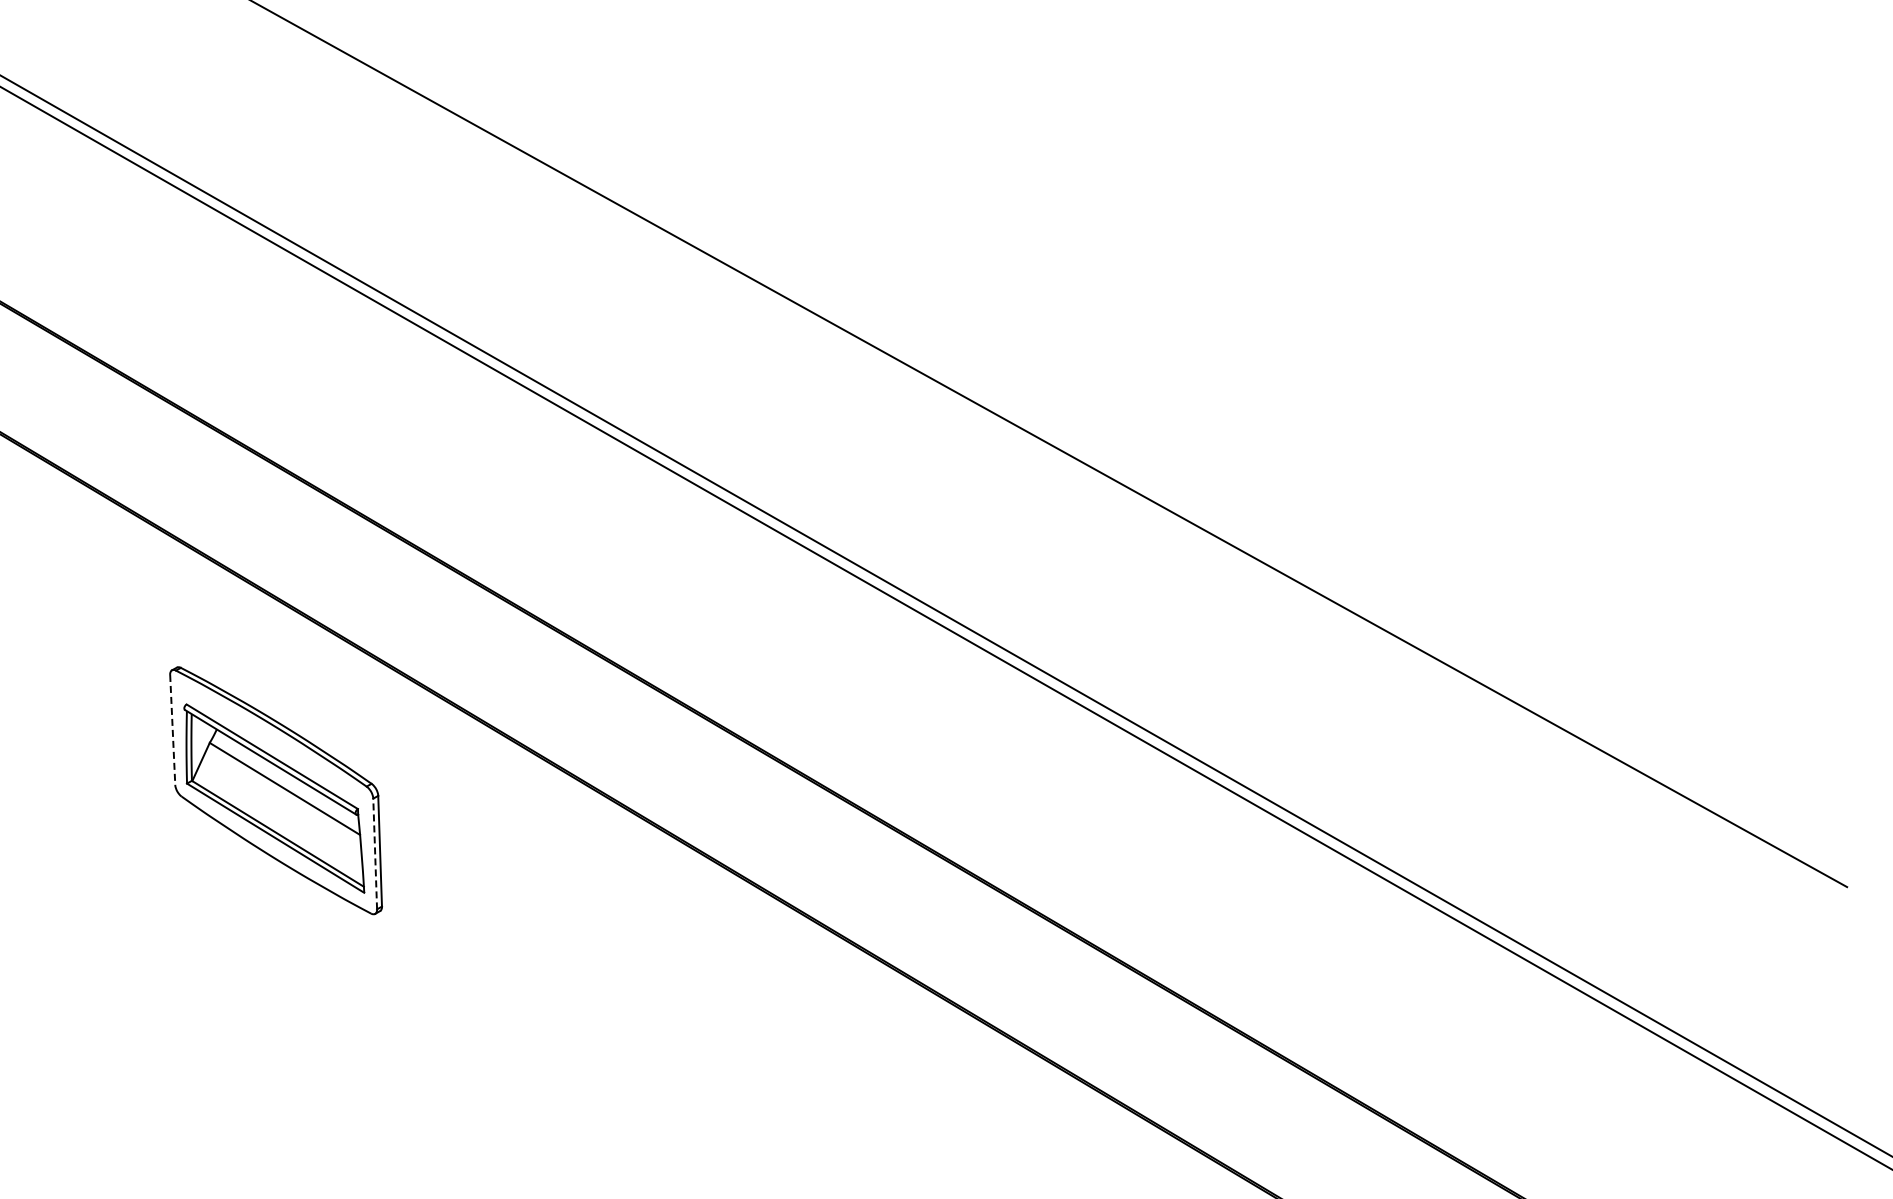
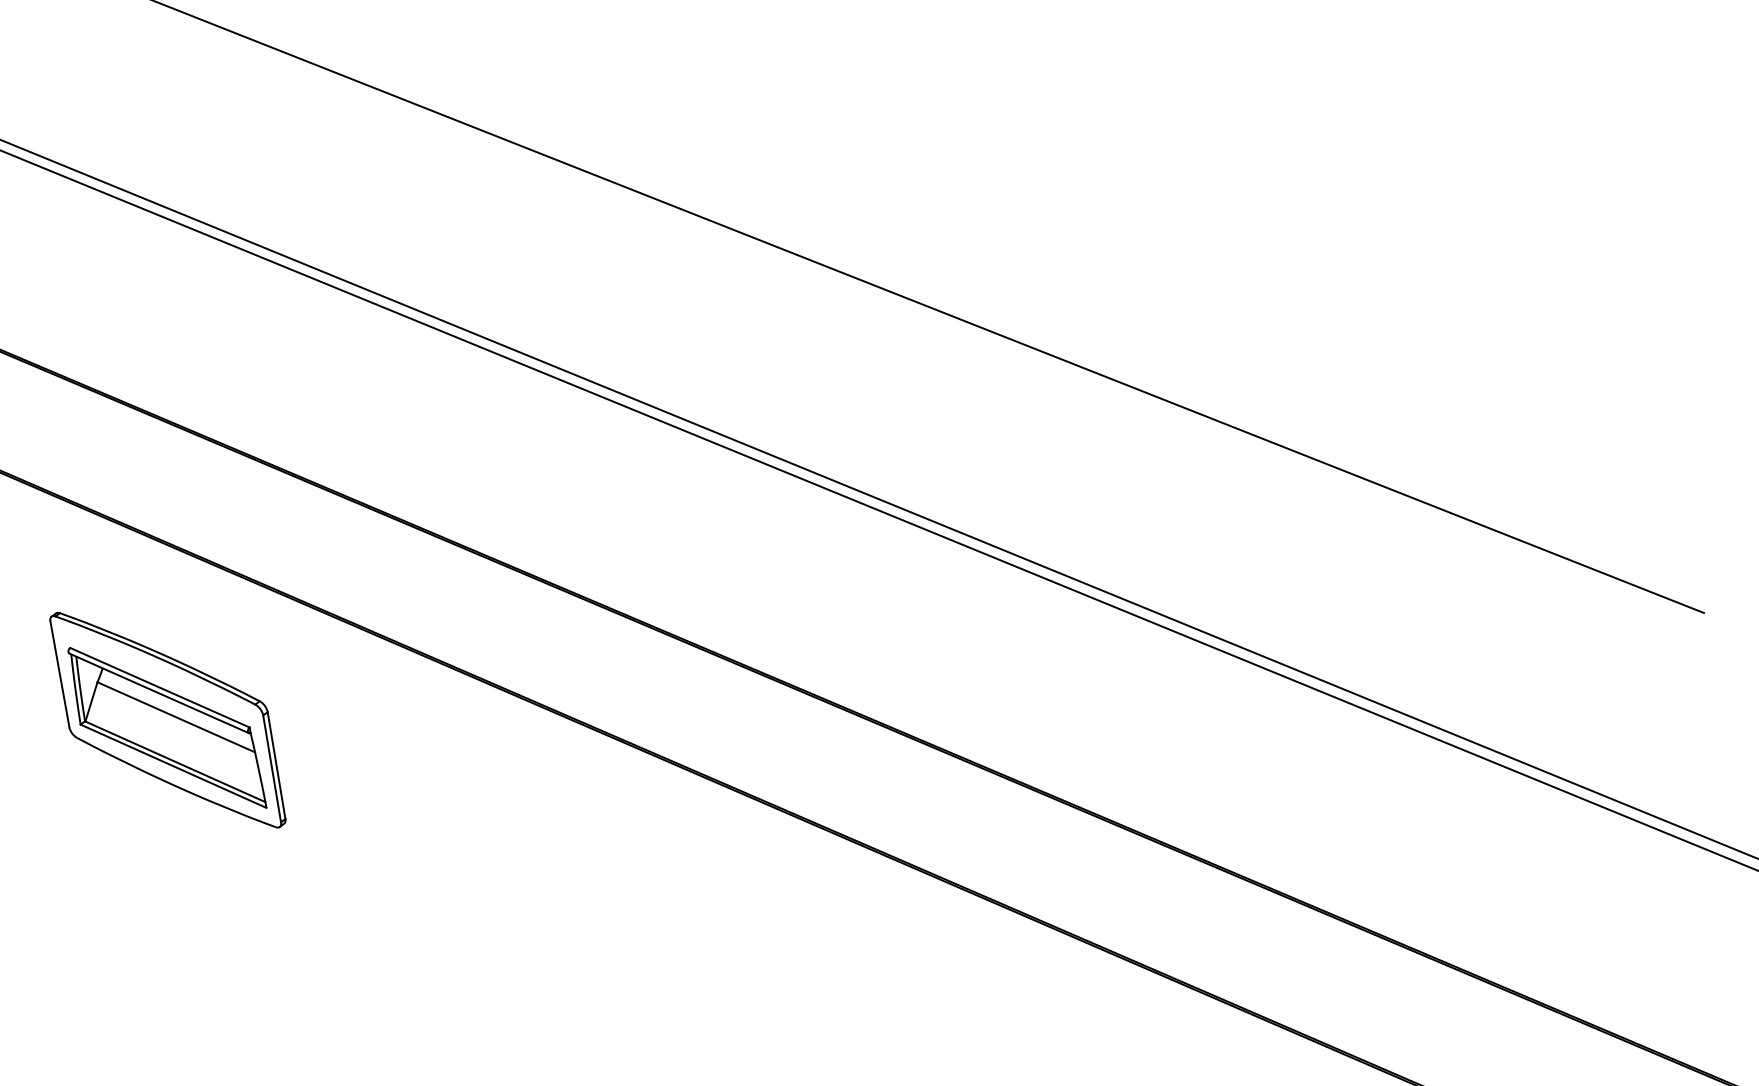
line: (172, 730) -> (59, 674), dashed -> solid
line: (375, 853) -> (272, 768), dashed -> solid

